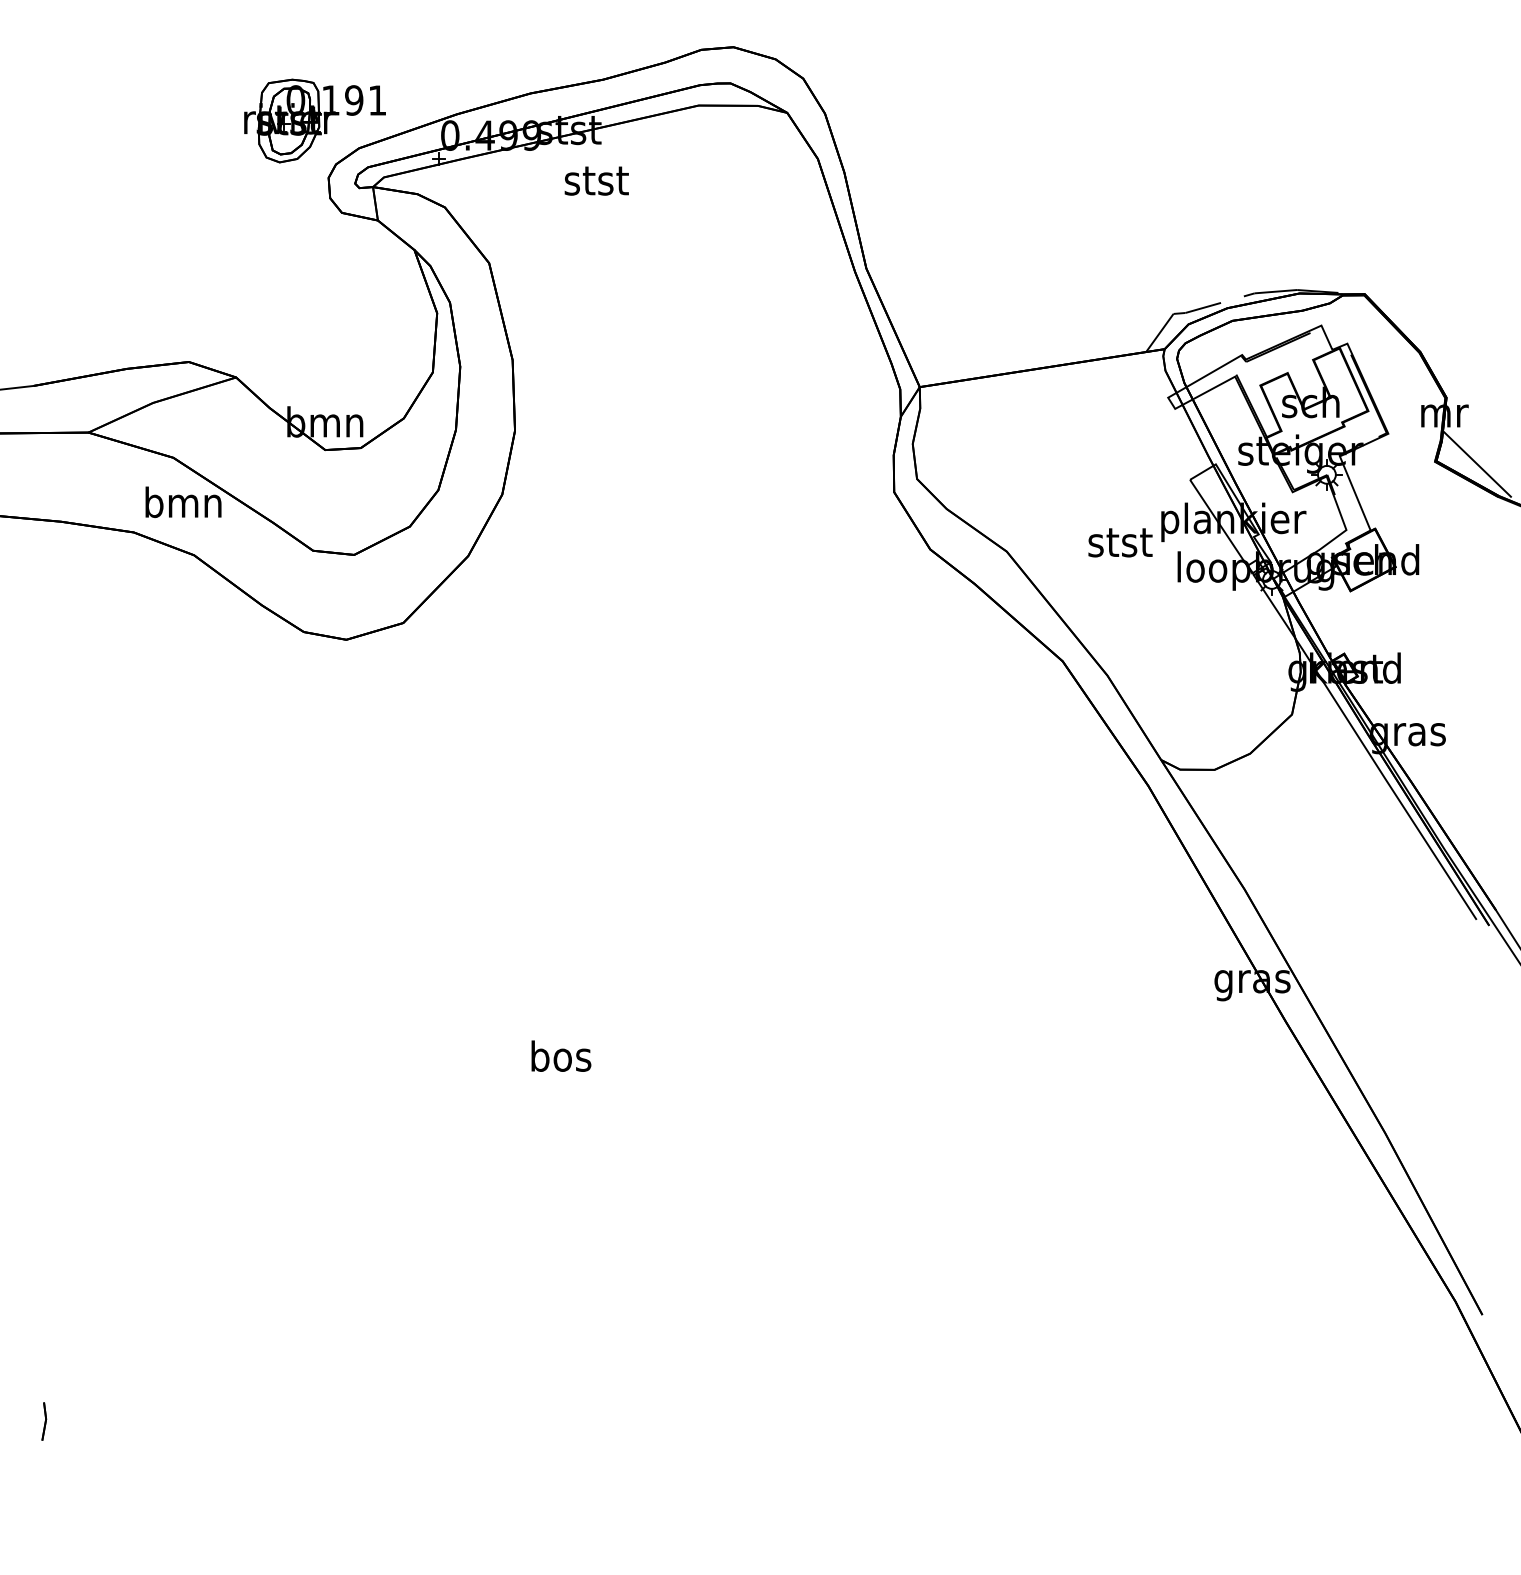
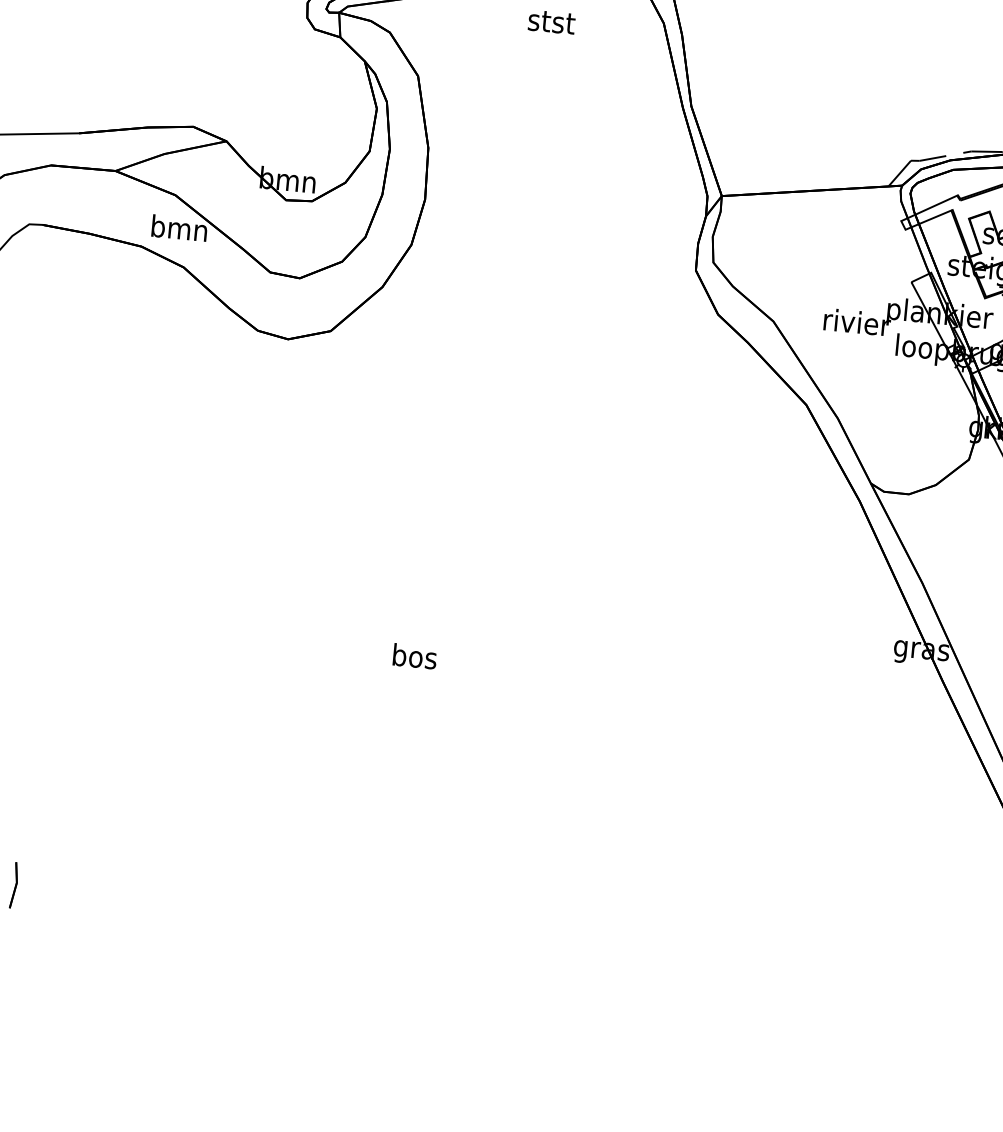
text: (596, 180) -> (551, 21), moved
text: (1121, 541) -> (857, 322), stst -> rivier
part: (44, 1421) -> (14, 885), size x1.67

